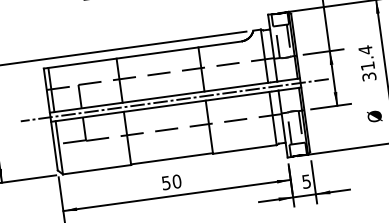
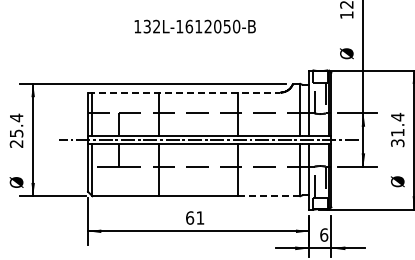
line: (142, 54) -> (184, 92), solid -> dashed
line: (244, 149) -> (269, 196), solid -> dashed
text: (171, 181) -> (195, 217), 50 -> 61
text: (306, 181) -> (324, 234), 5 -> 6

